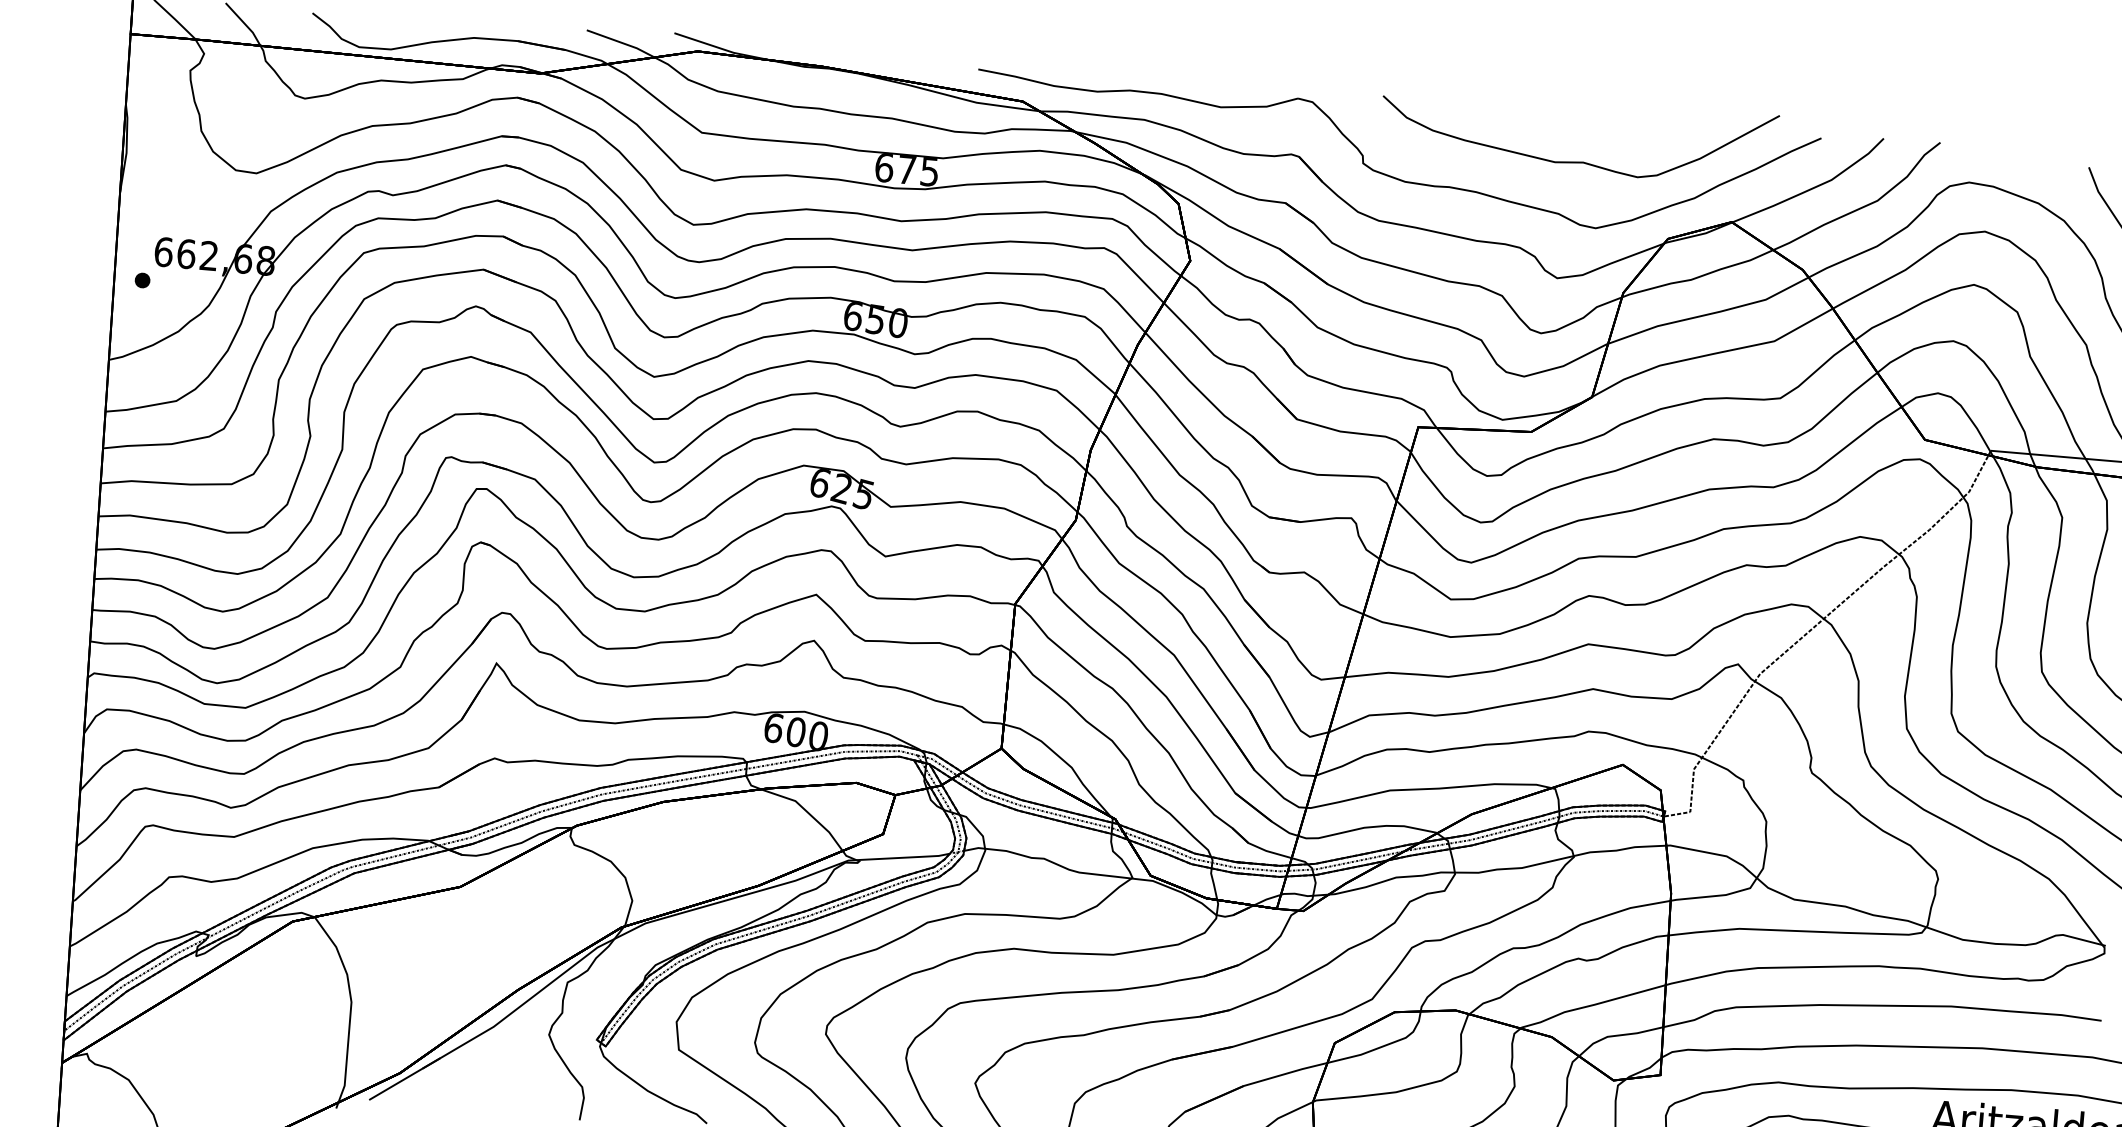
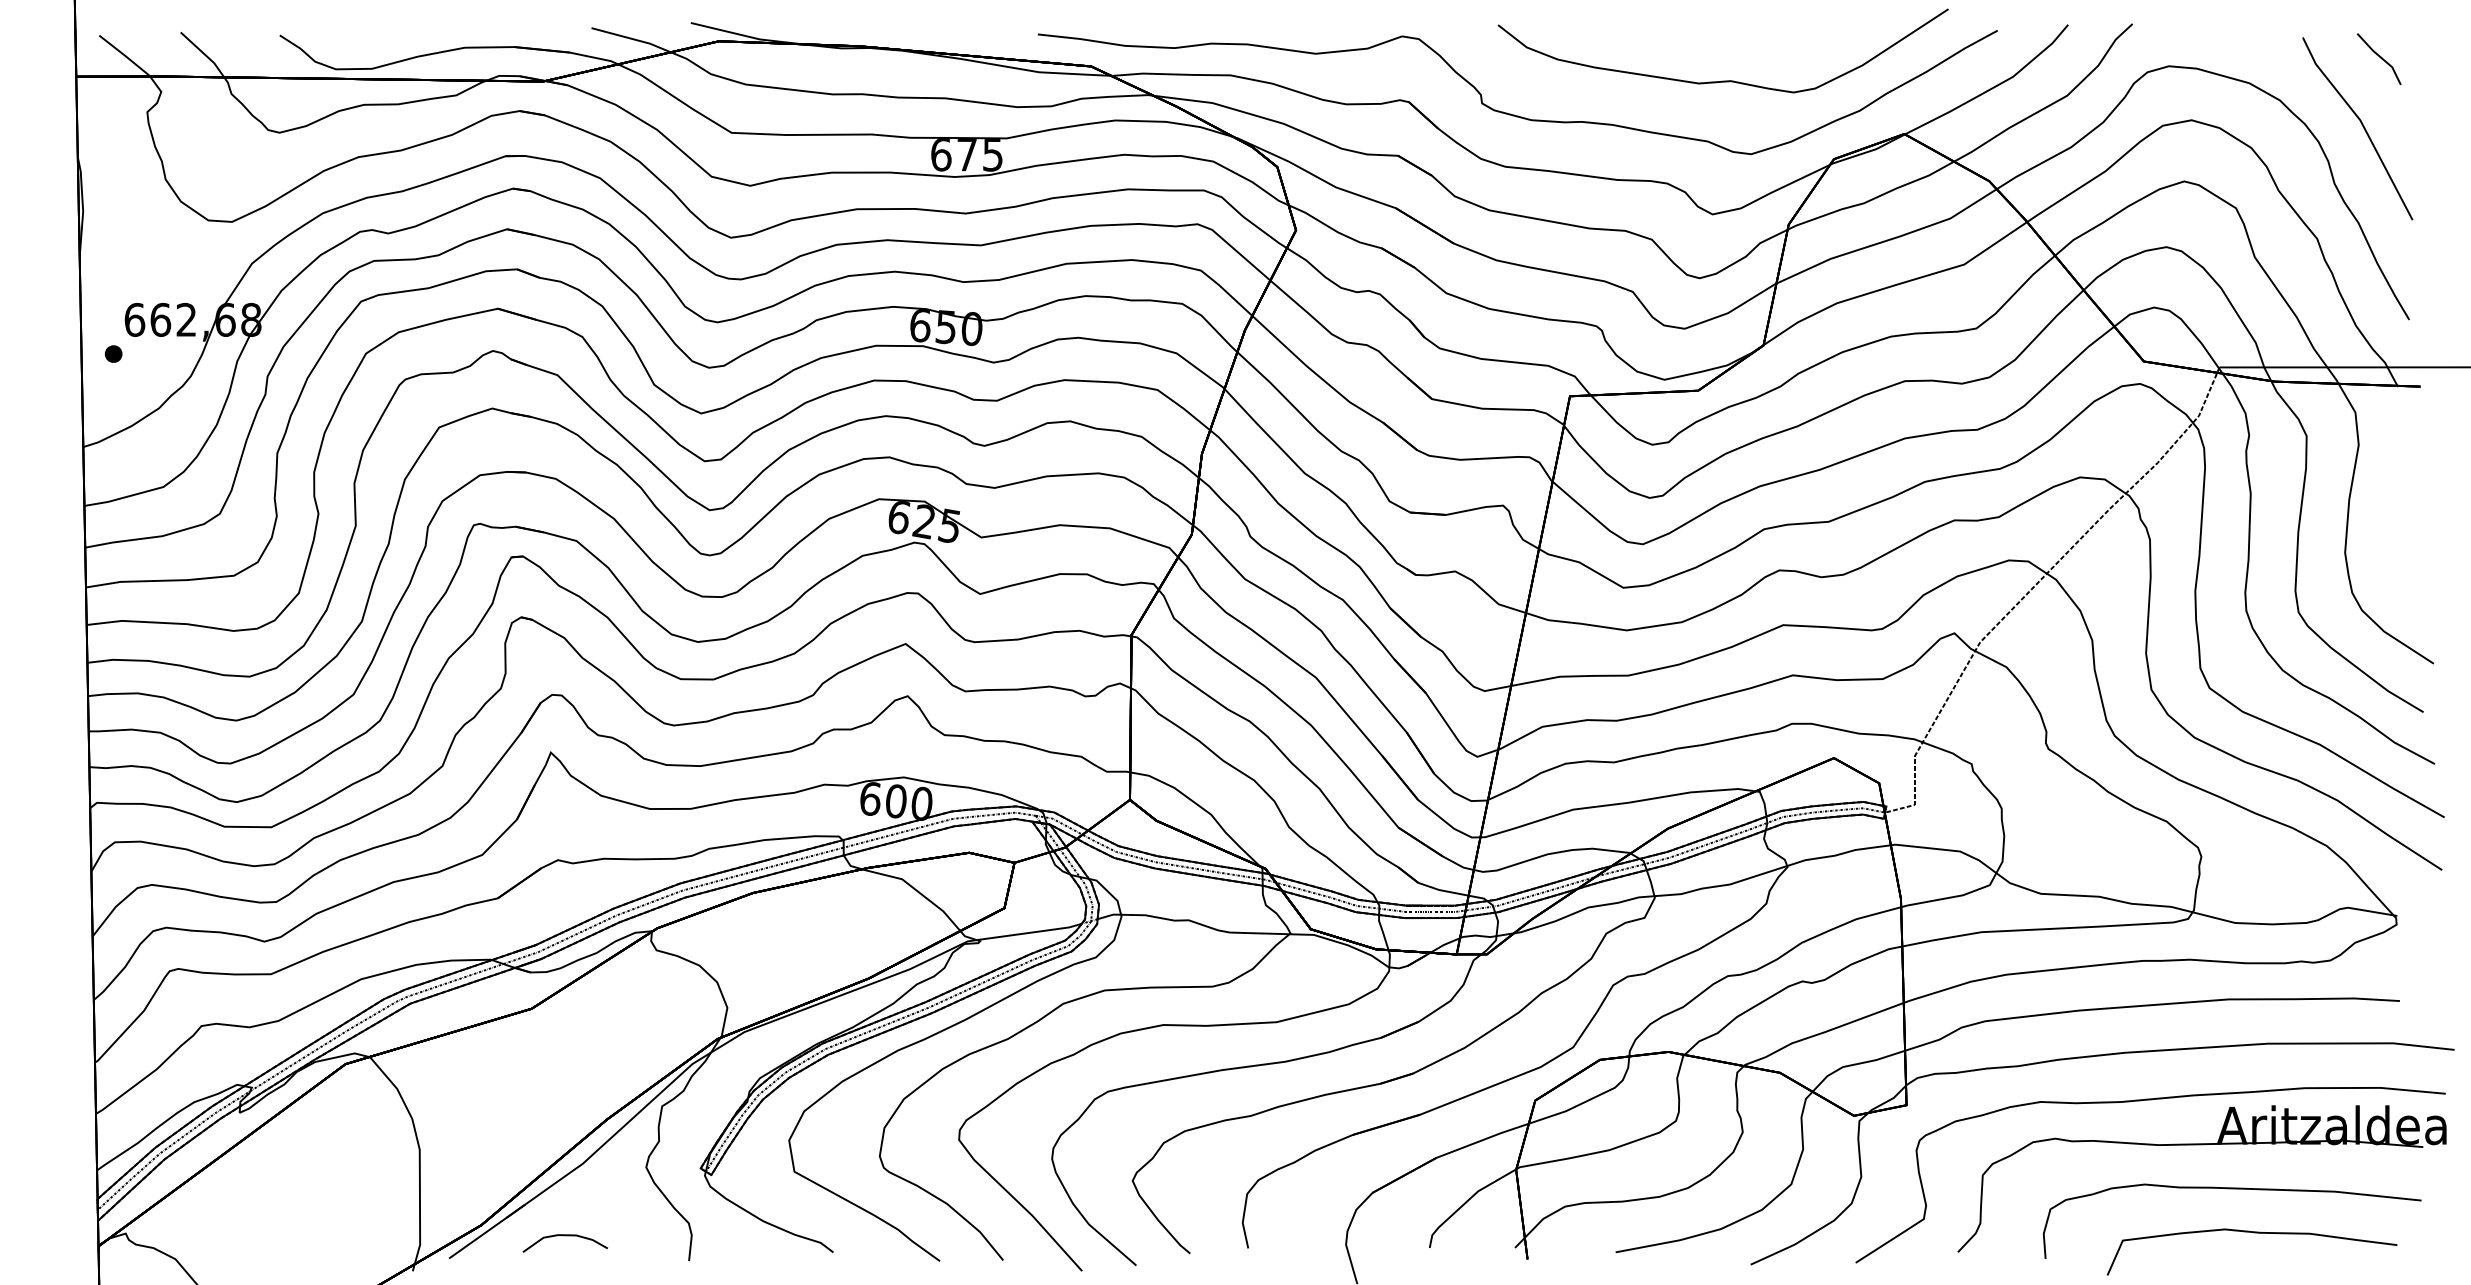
curve: (472, 1089) -> (564, 1236), added

